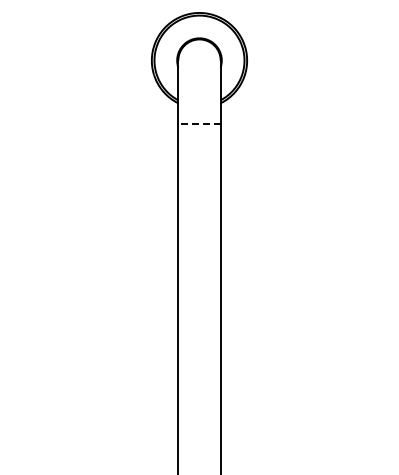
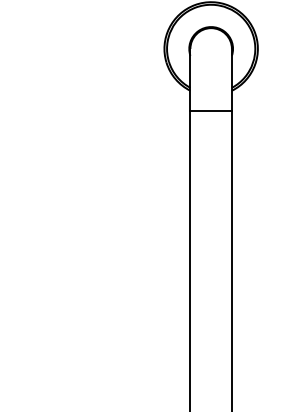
line: (199, 124) -> (211, 111), dashed -> solid

